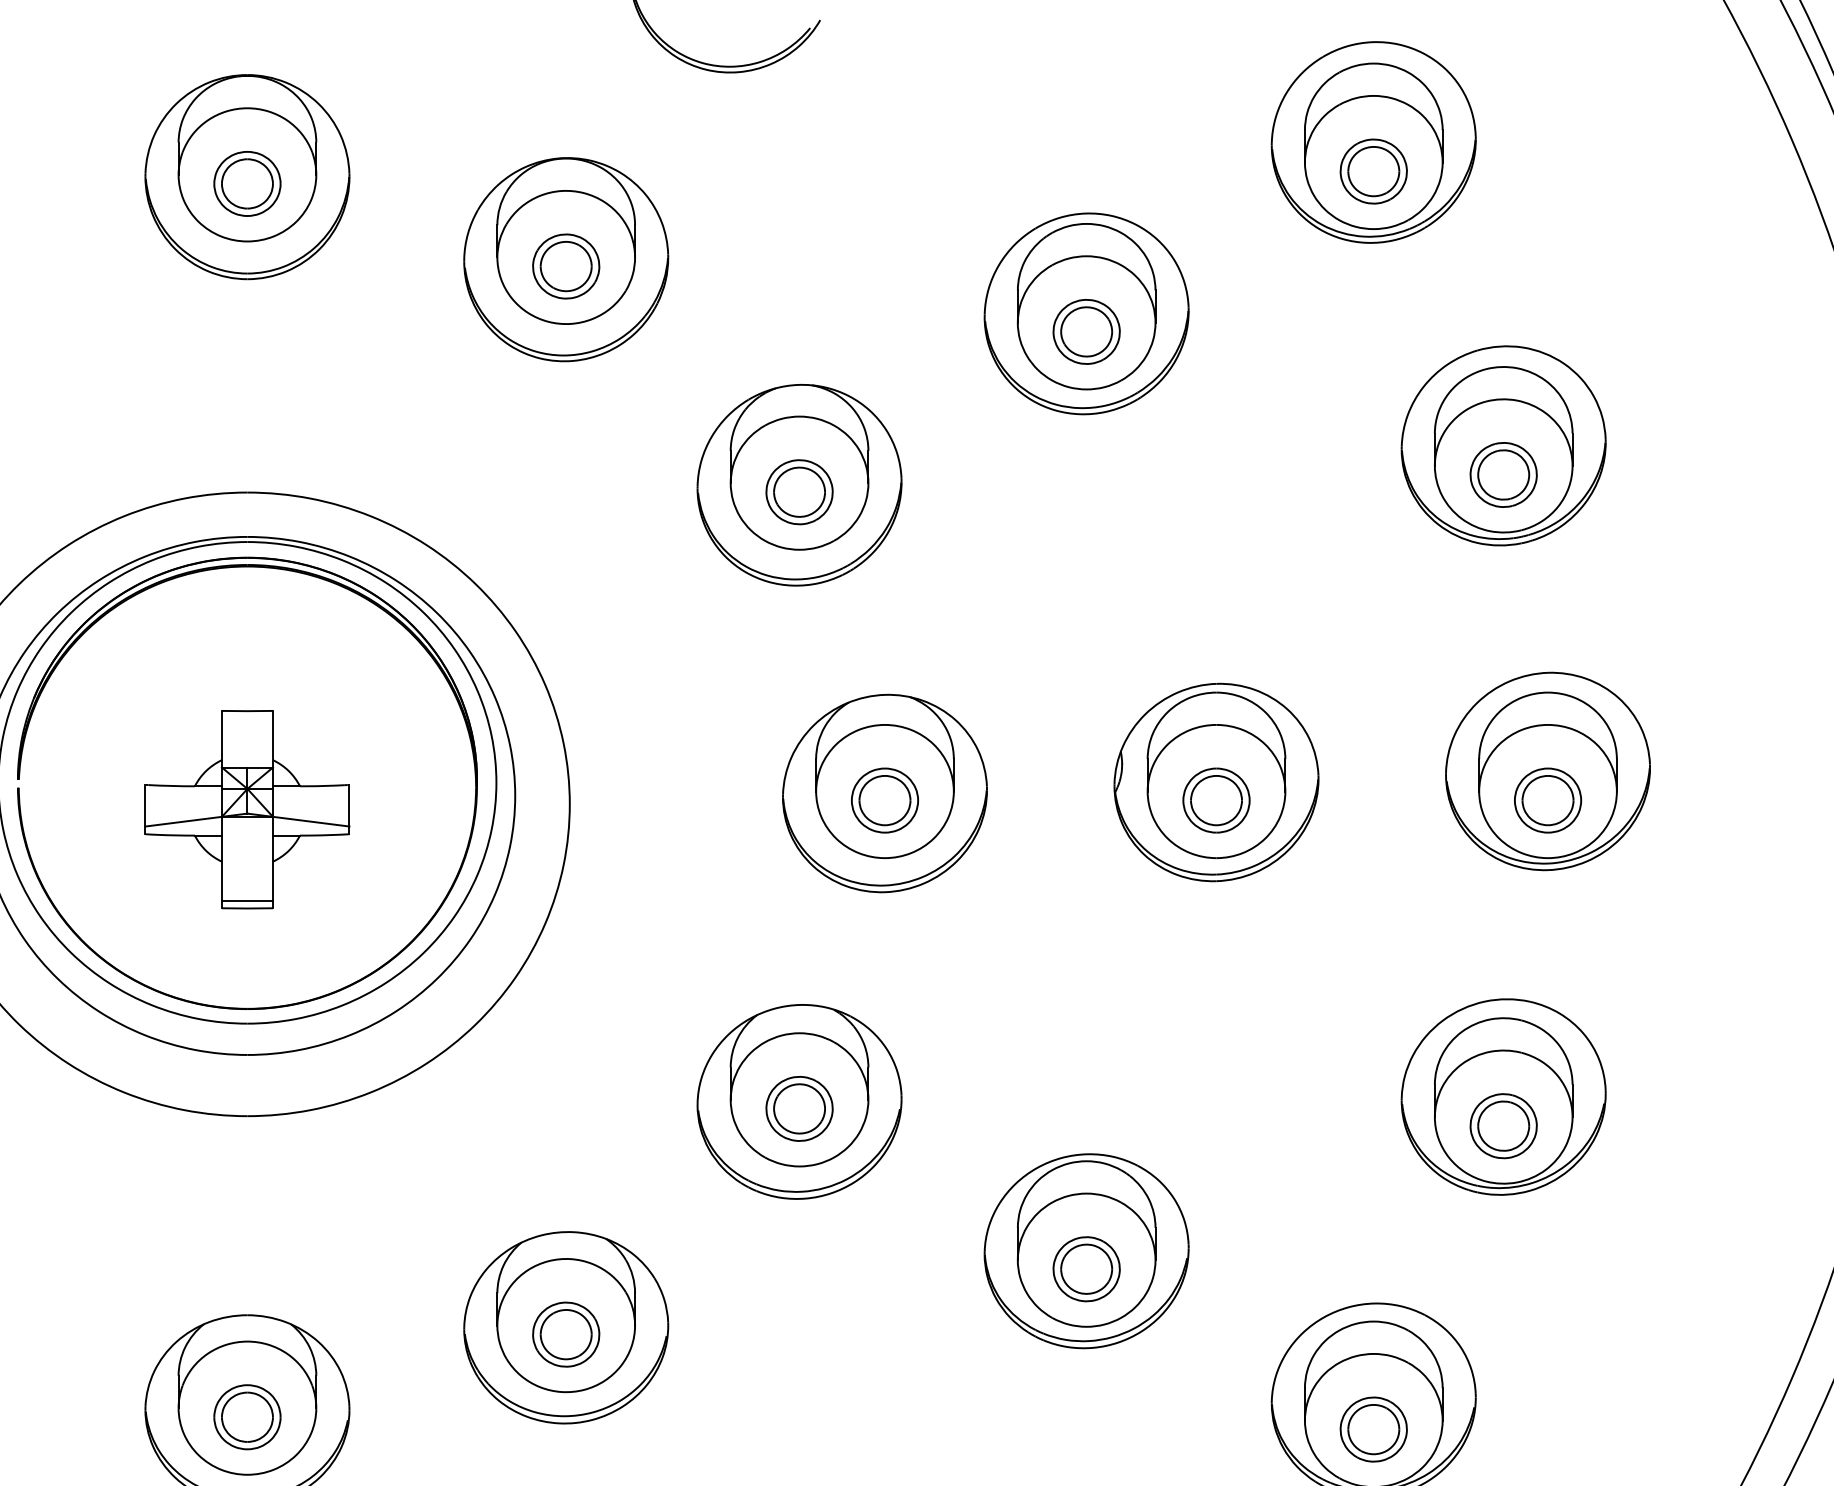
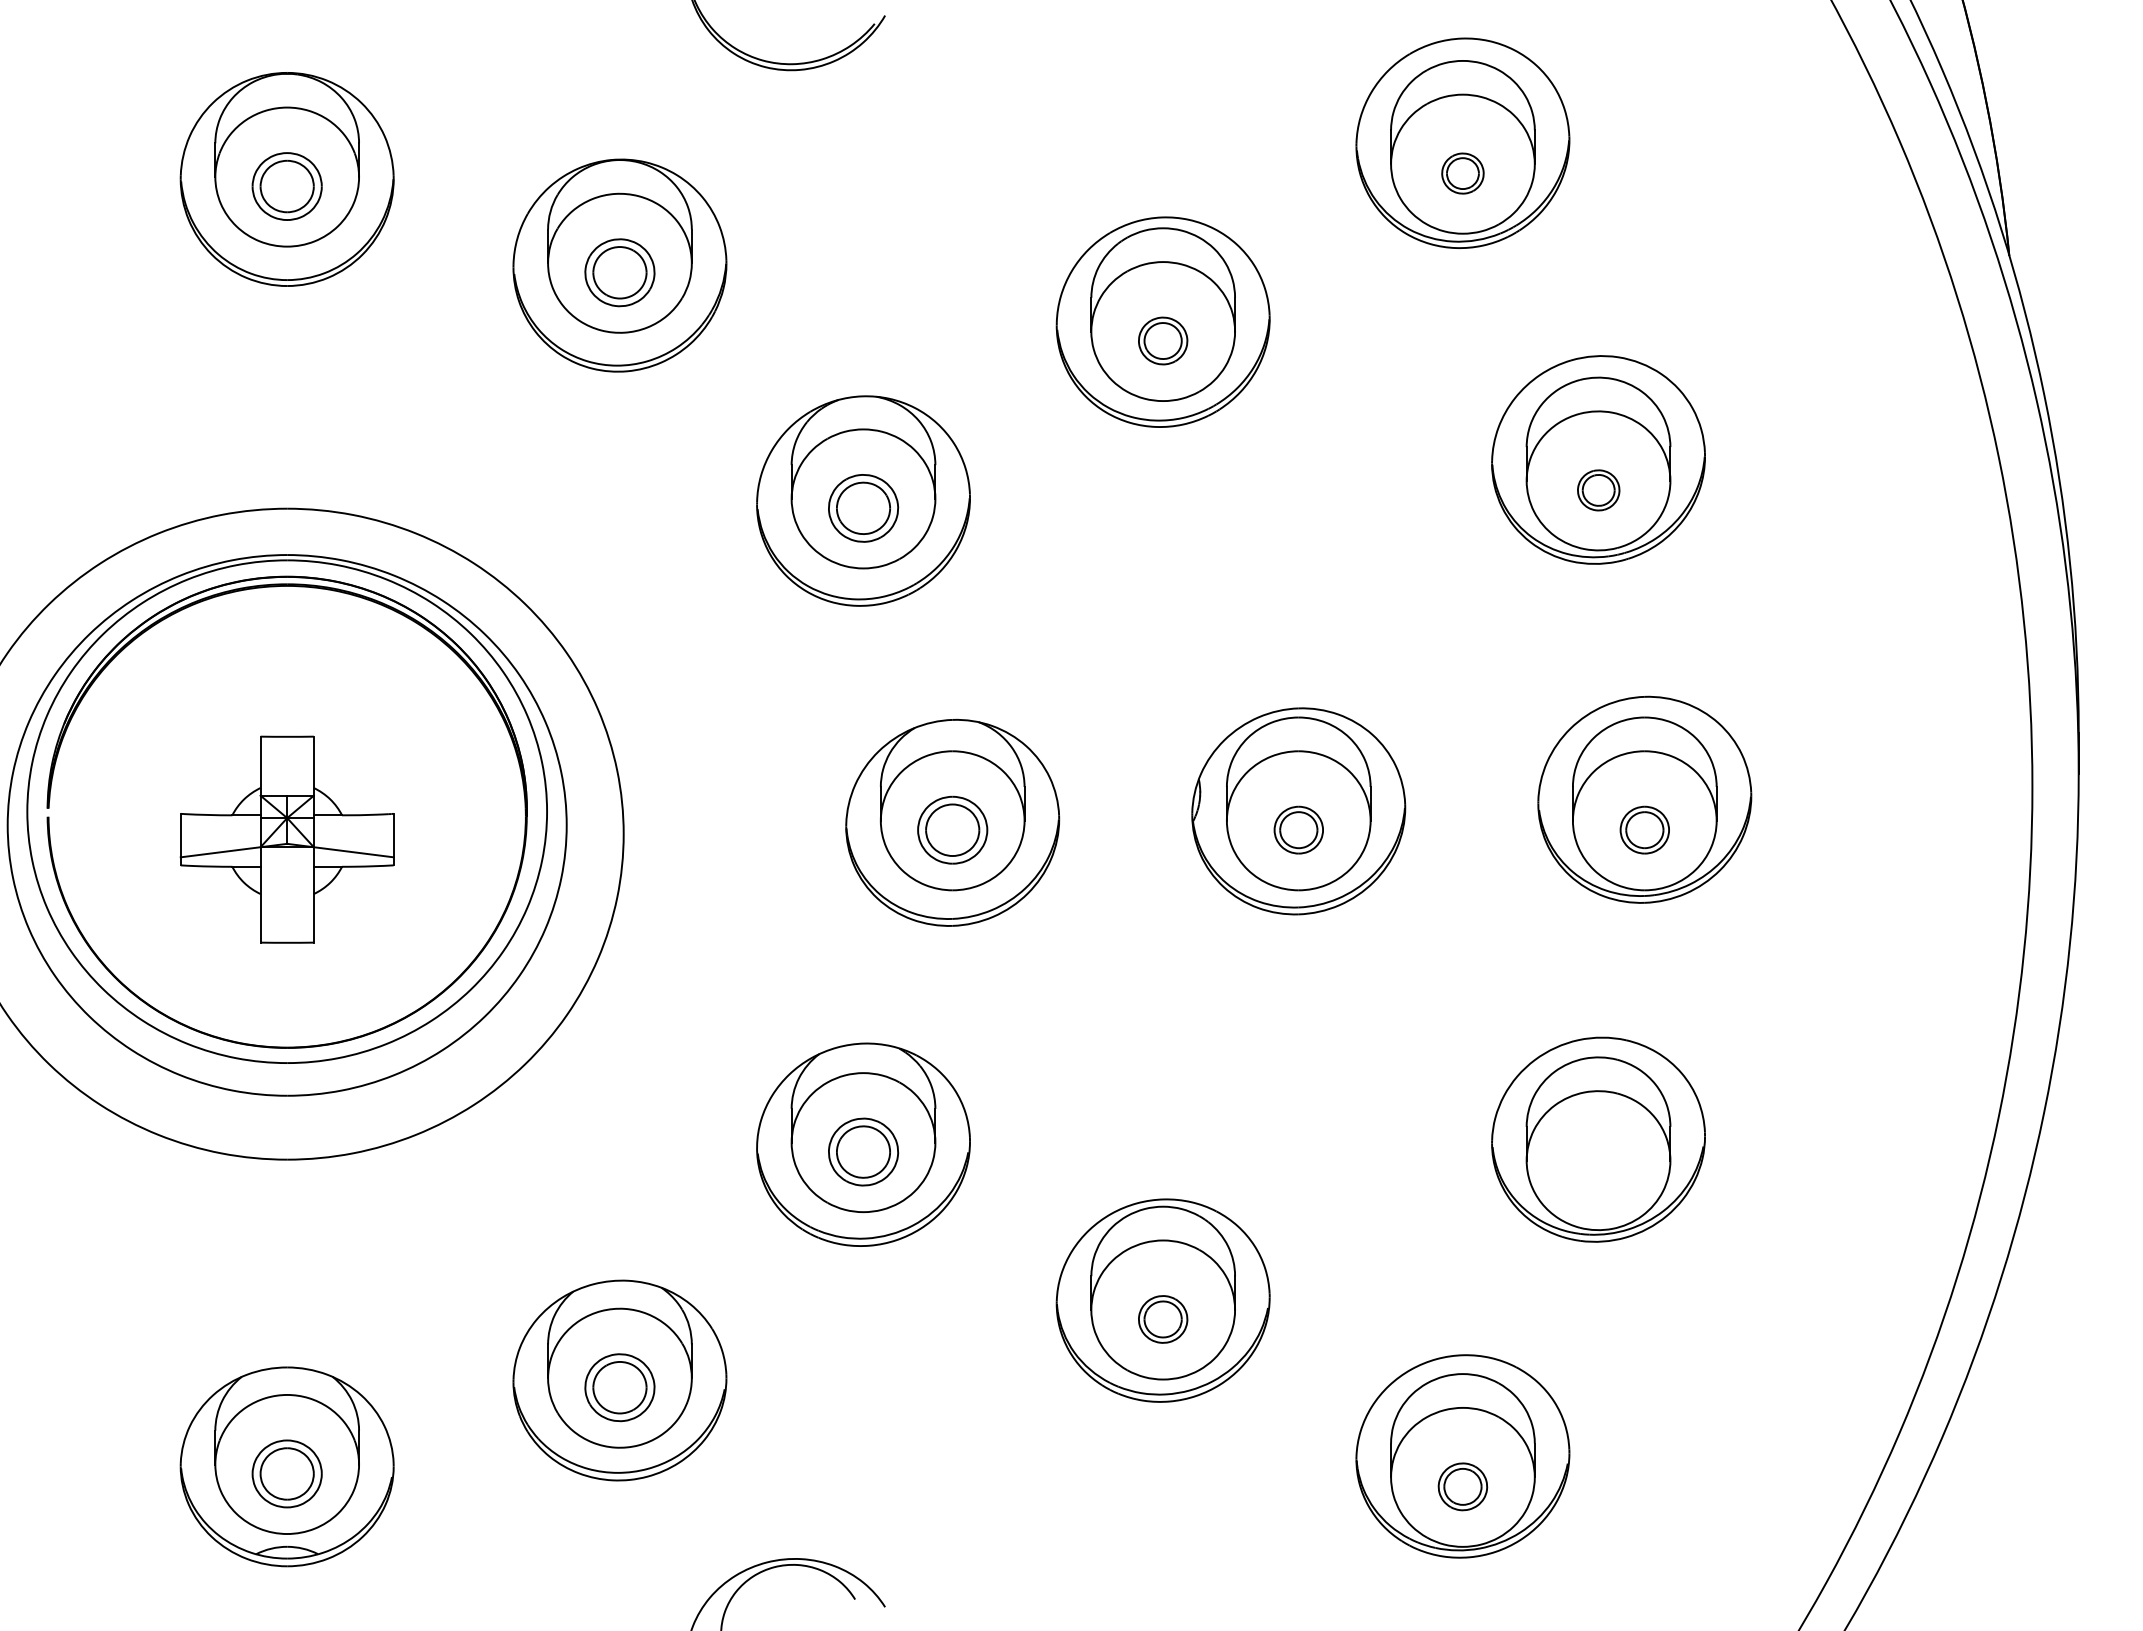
part: (1373, 171) -> (1462, 173), size x0.6
part: (1085, 331) -> (1162, 340), size x0.7
part: (1503, 475) -> (1598, 490), size x0.6
part: (1216, 799) -> (1298, 829), size x0.7
part: (1547, 799) -> (1644, 829), size x0.7
line: (246, 900) -> (286, 934), removed
part: (1503, 1125) -> (1598, 1169), removed
part: (1085, 1269) -> (1162, 1319), size x0.7
part: (1373, 1429) -> (1462, 1486), size x0.7

